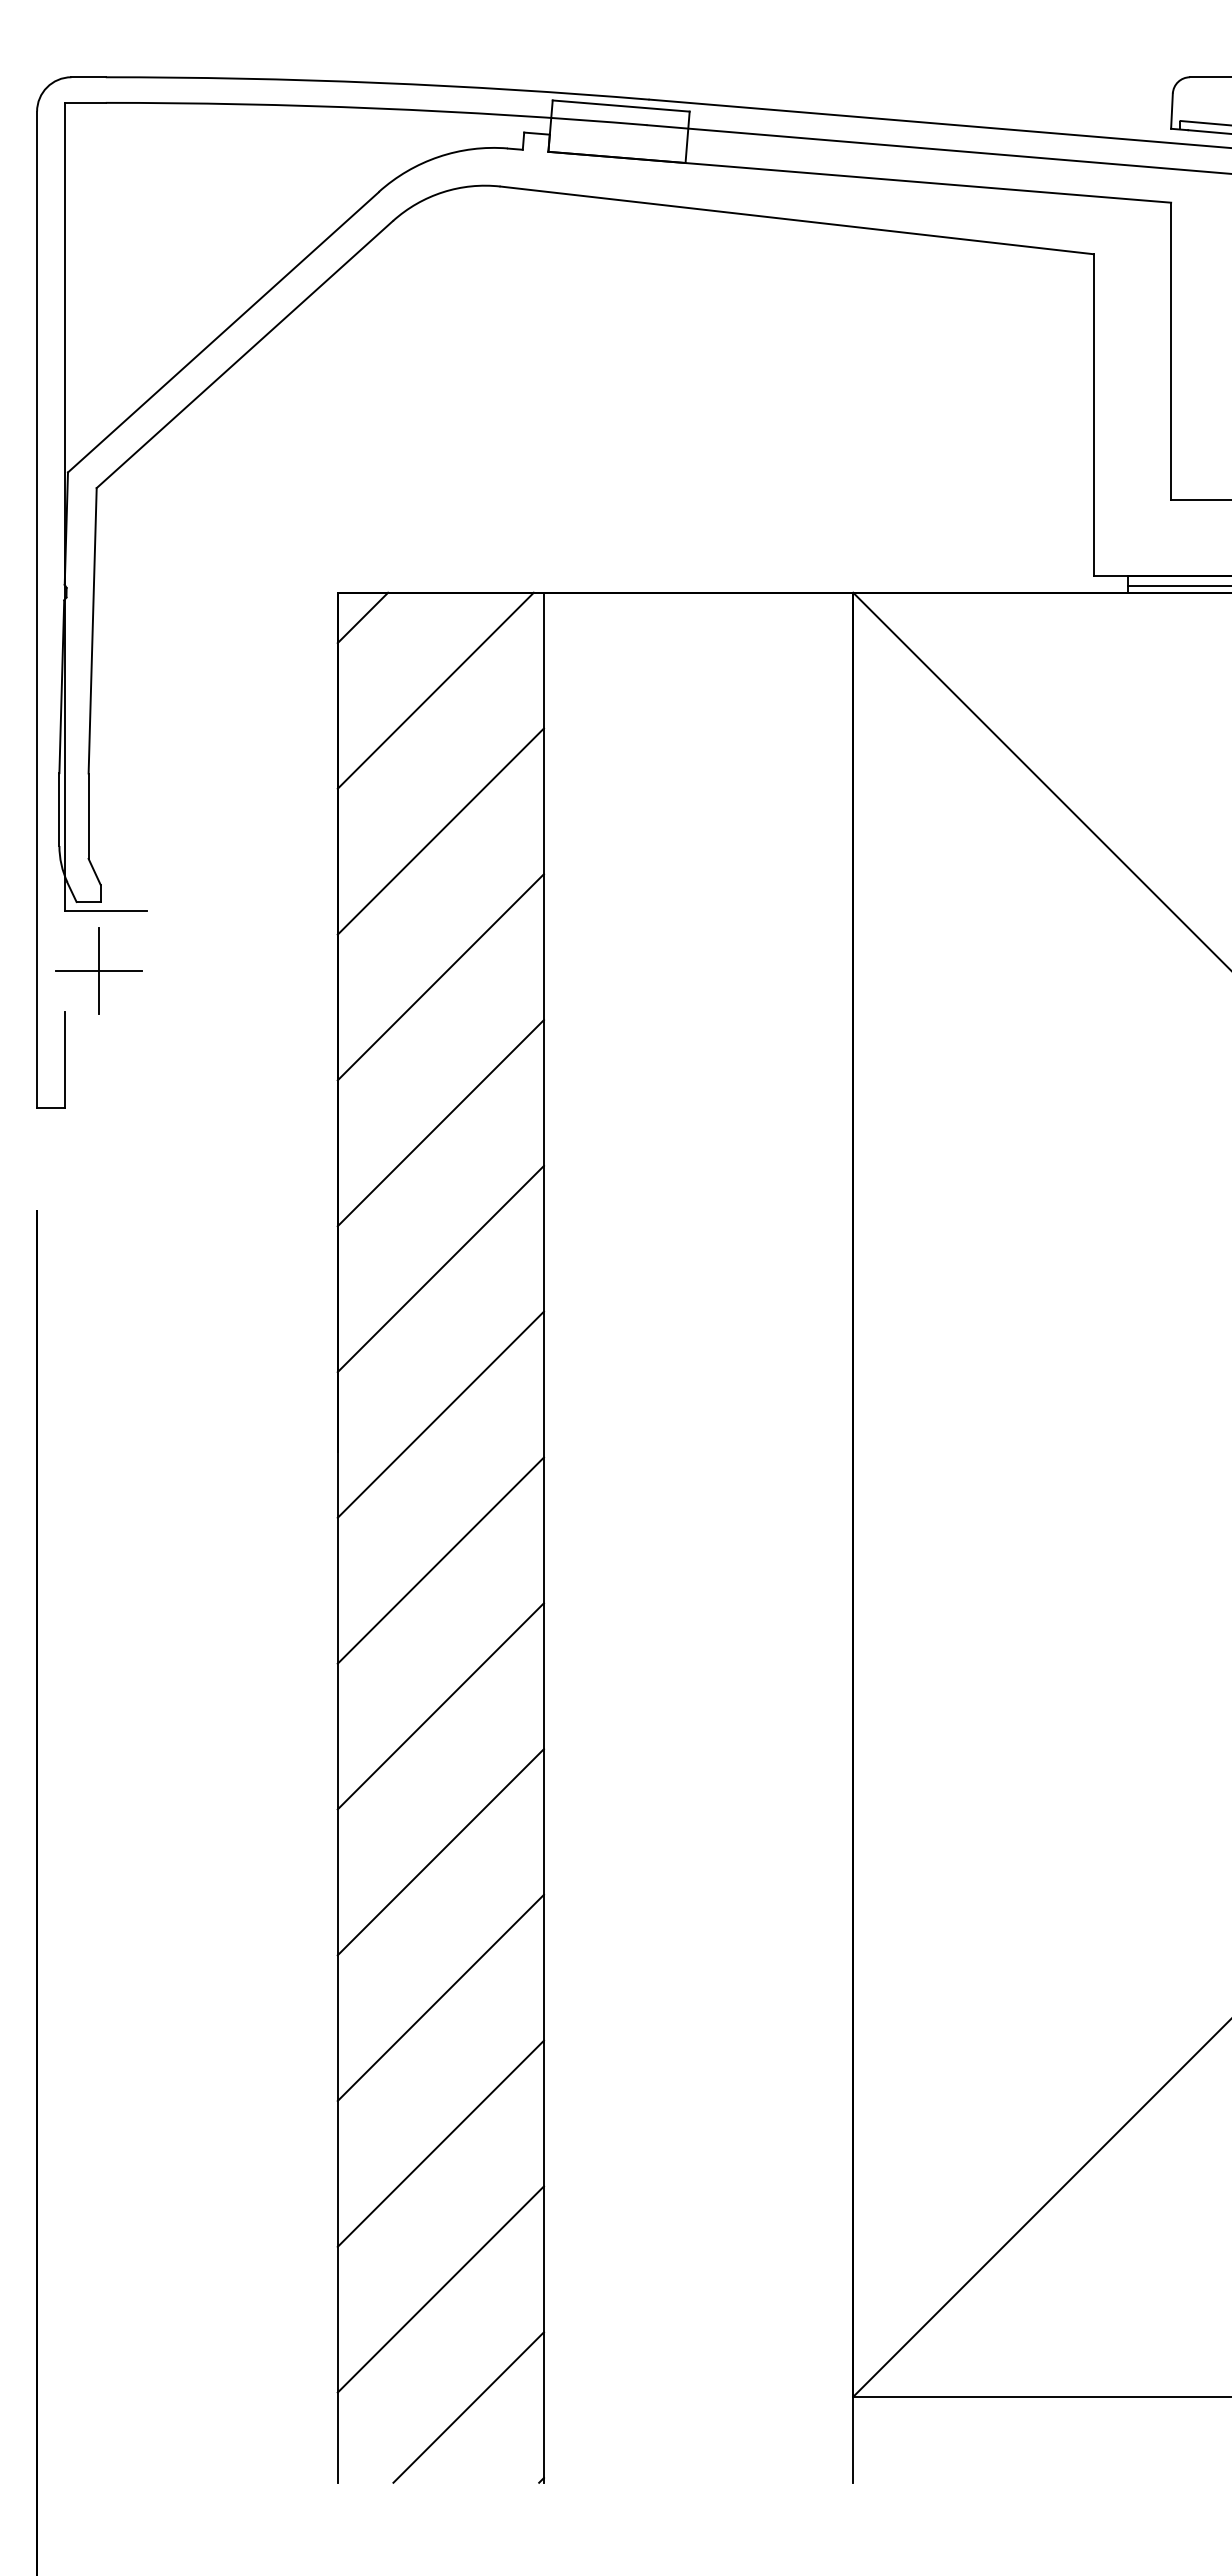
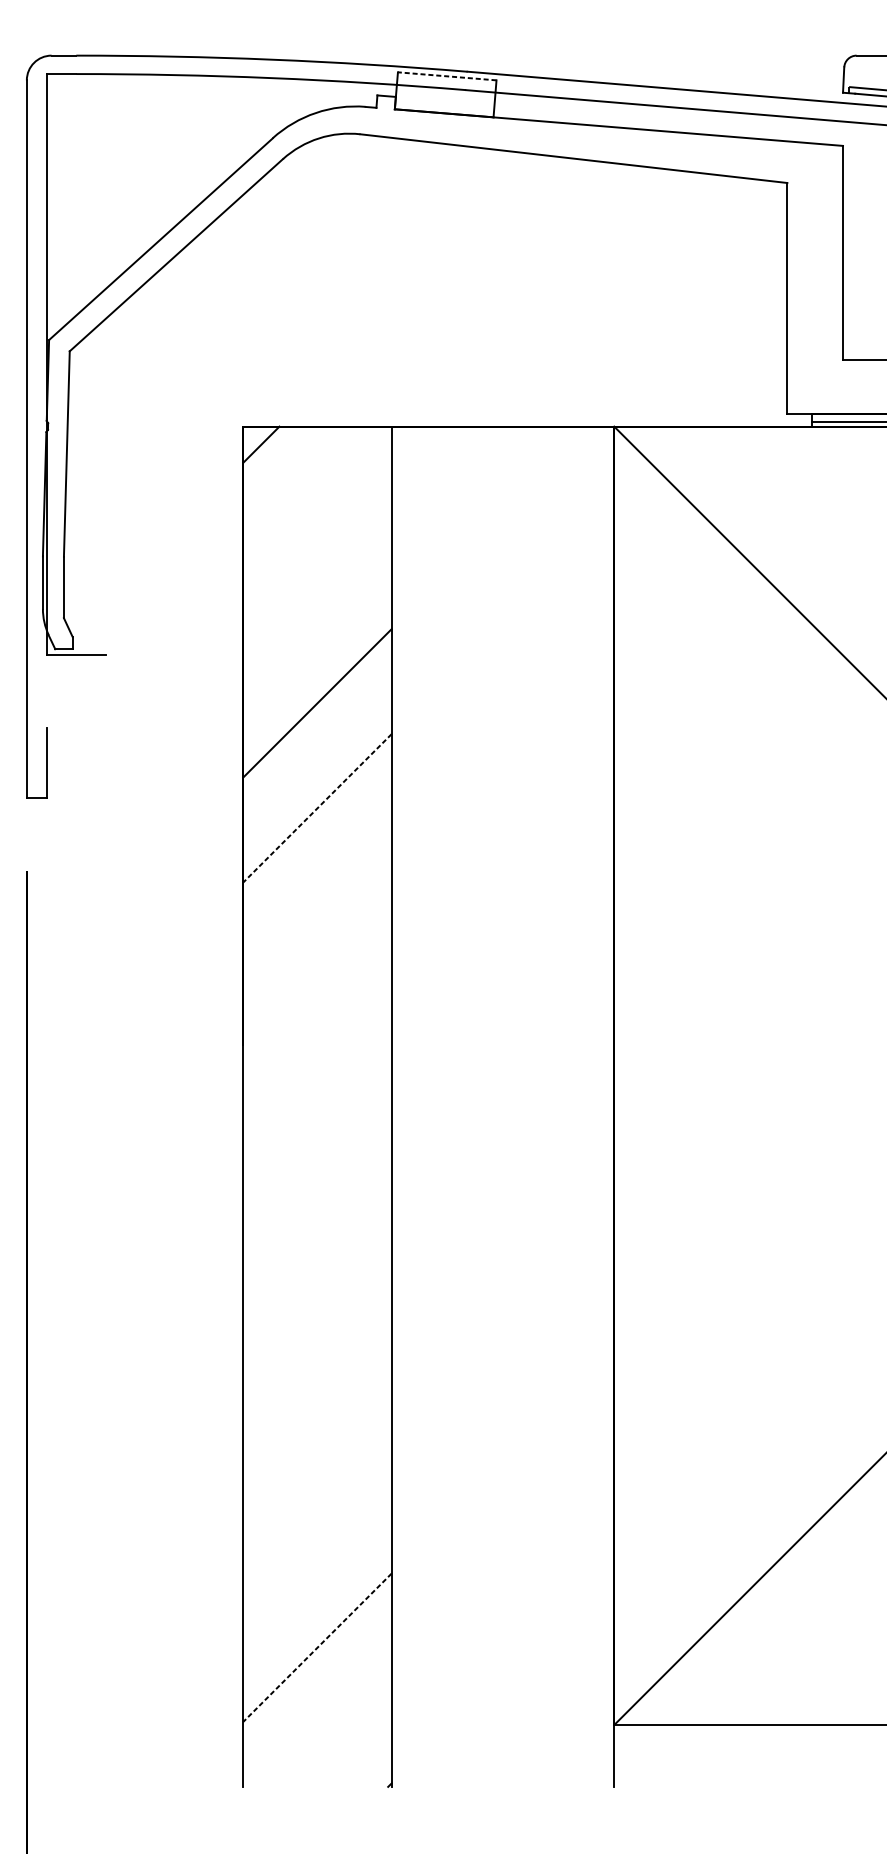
line: (621, 106) -> (447, 76), solid -> dashed
line: (435, 690) -> (313, 496), removed
line: (440, 831) -> (317, 598), removed
part: (98, 970) -> (71, 698), removed
line: (440, 1123) -> (317, 808), solid -> dashed
line: (440, 1268) -> (317, 912), removed
line: (440, 1414) -> (317, 1018), removed
line: (440, 1560) -> (317, 1123), removed
line: (440, 1706) -> (317, 1228), removed
line: (440, 1852) -> (317, 1333), removed
line: (440, 1997) -> (317, 1437), removed
line: (440, 2143) -> (317, 1542), removed
line: (440, 2289) -> (317, 1647), solid -> dashed
line: (468, 2407) -> (337, 1732), removed

